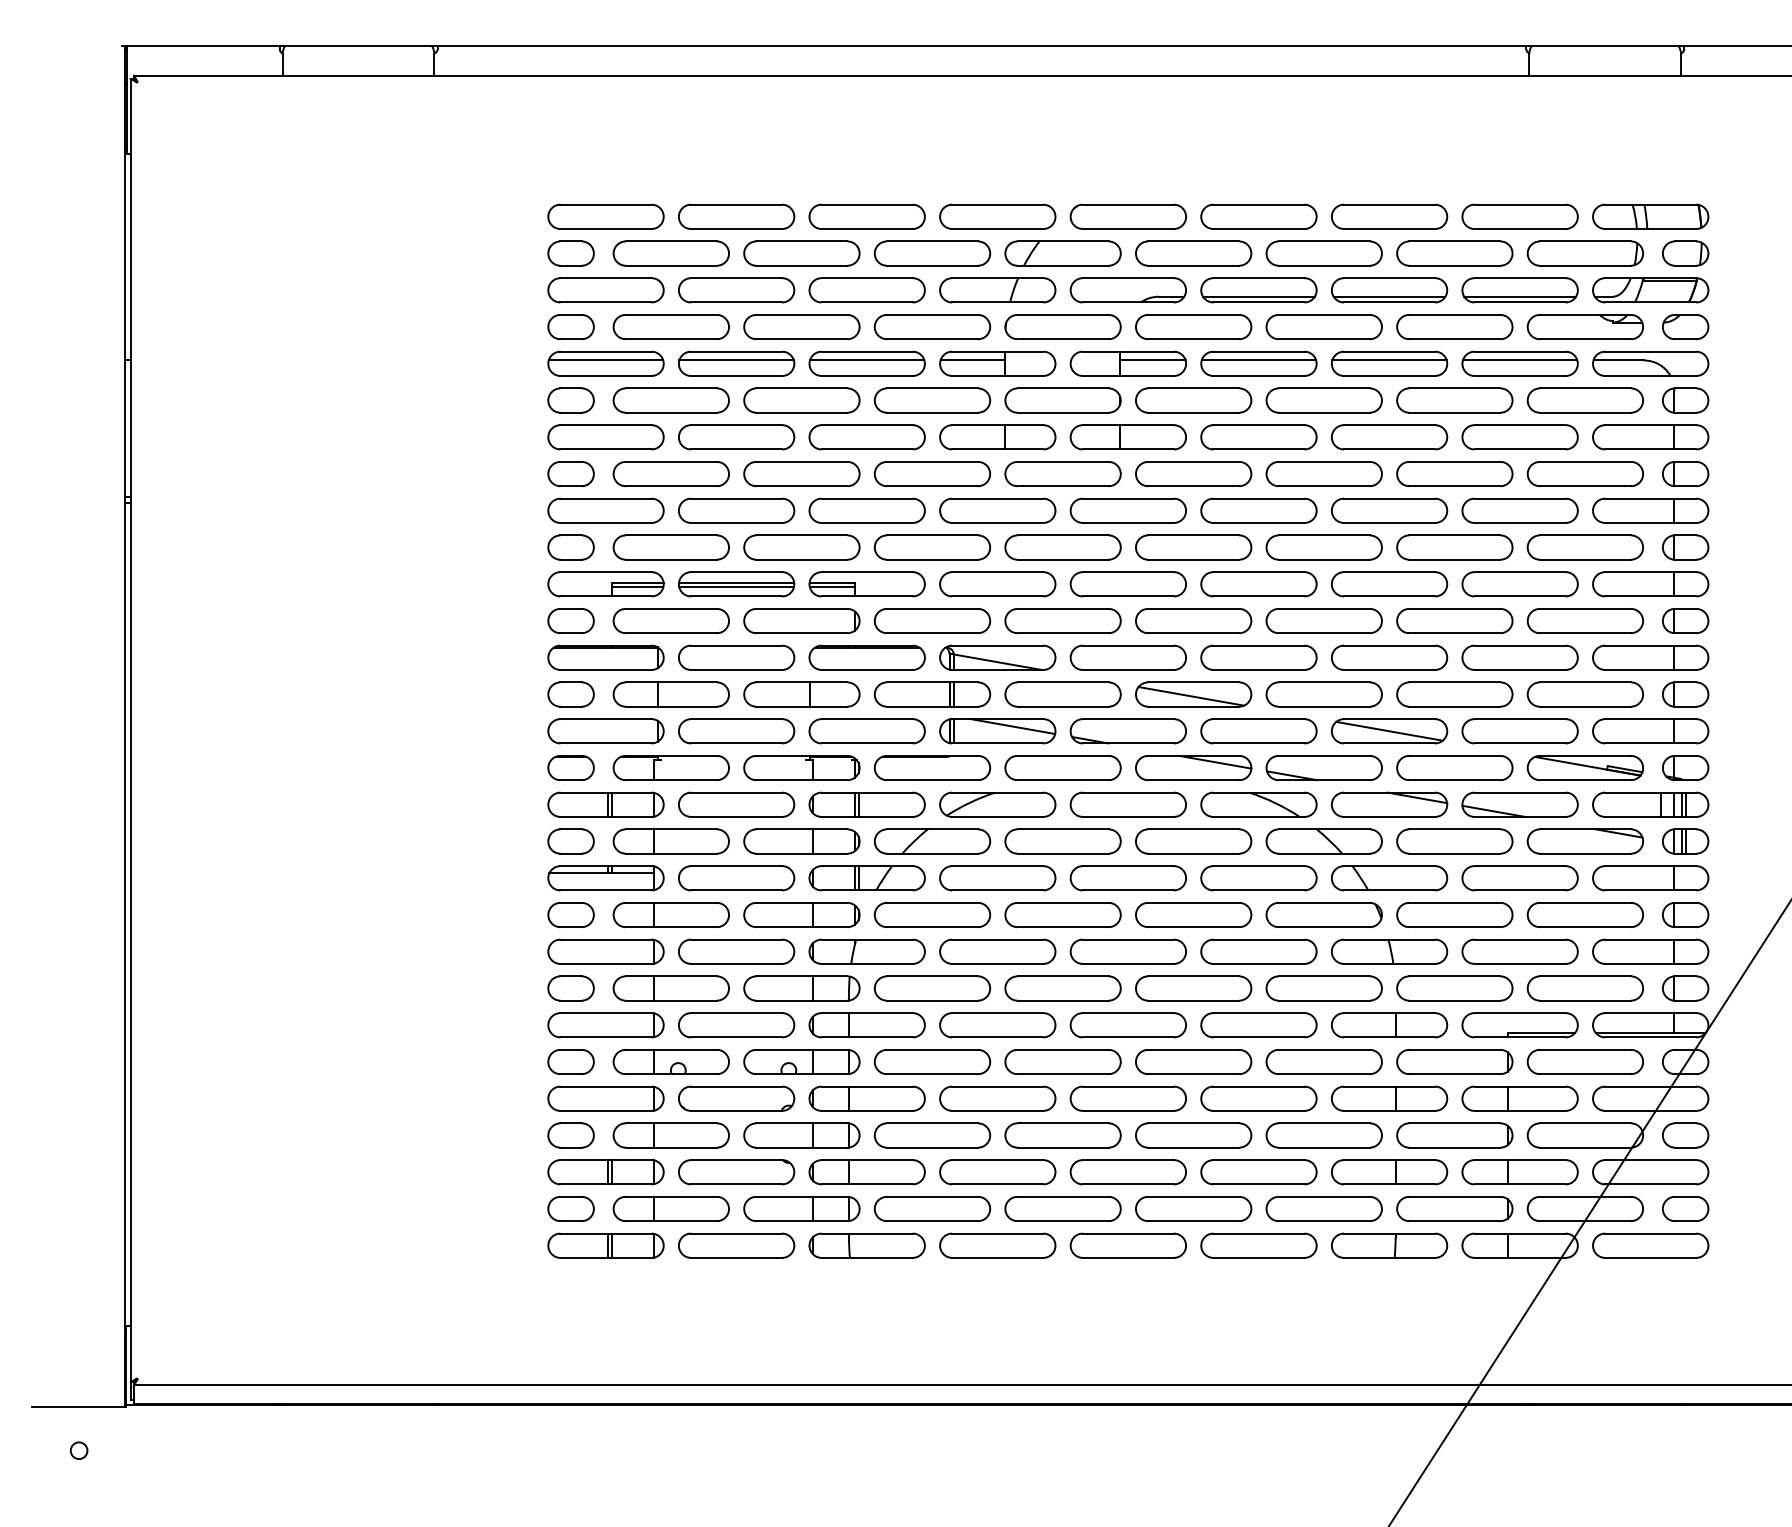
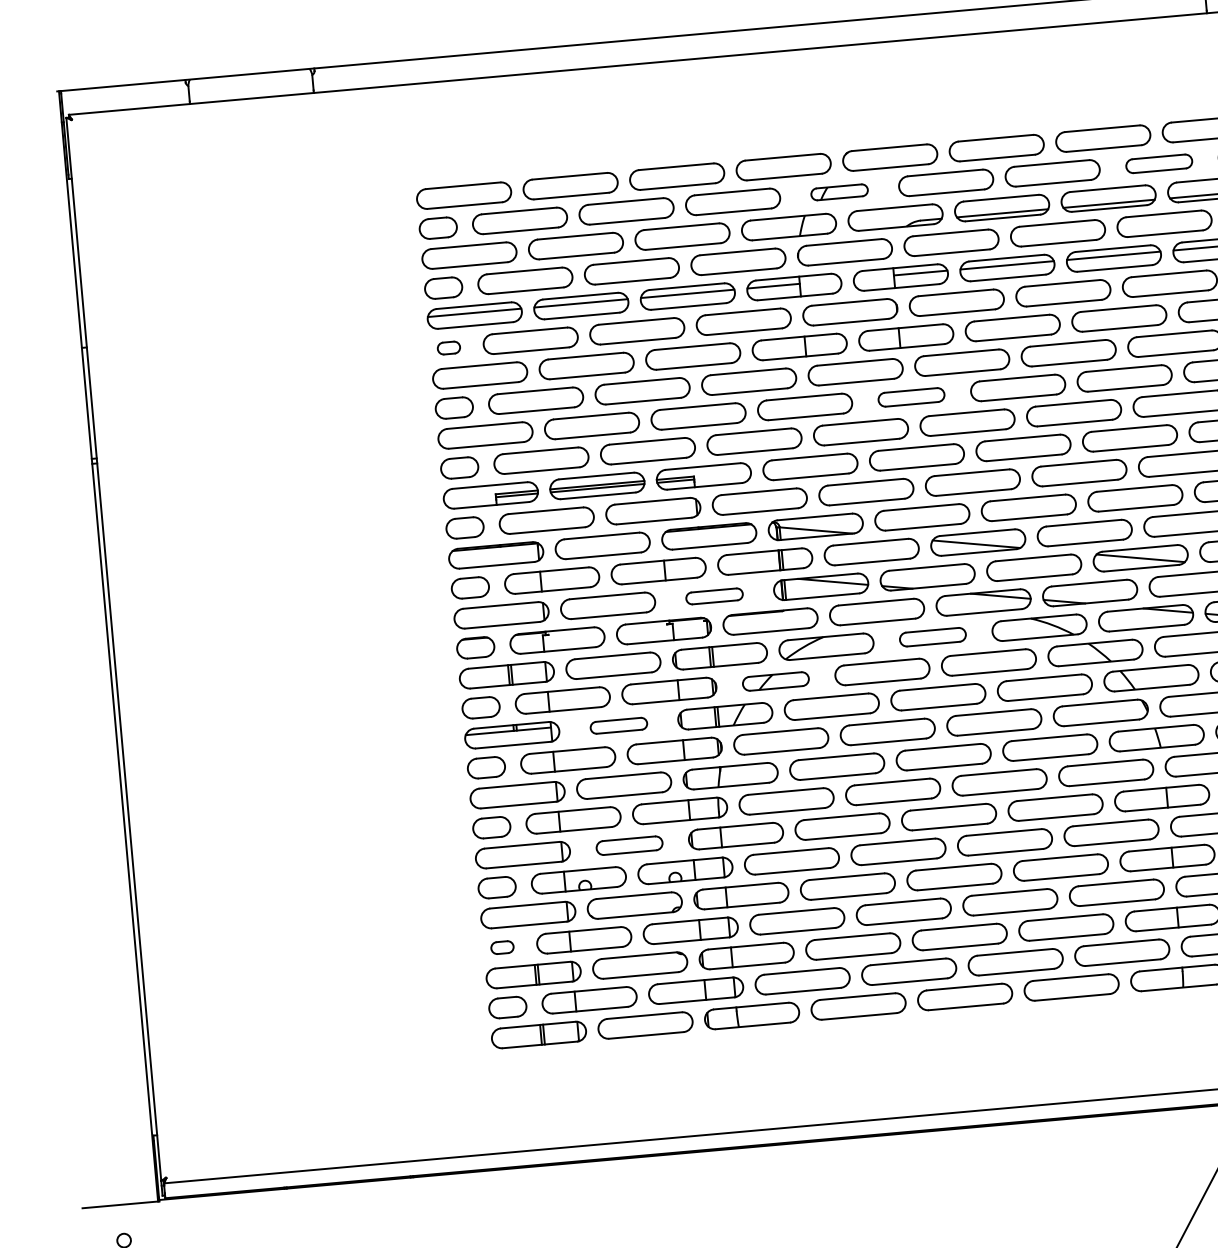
part: (1062, 253) -> (839, 192), size x0.6
part: (1454, 253) -> (1158, 163), size x0.7
part: (570, 400) -> (448, 348), size x0.6
part: (1127, 510) -> (910, 397), size x0.7
part: (866, 731) -> (714, 596), size x0.6
part: (1127, 804) -> (932, 637), size x0.7
part: (932, 841) -> (775, 681), size x0.7
part: (736, 878) -> (618, 725), size x0.6
part: (736, 1025) -> (629, 845), size x0.7
part: (570, 1135) -> (502, 947), size x0.6

